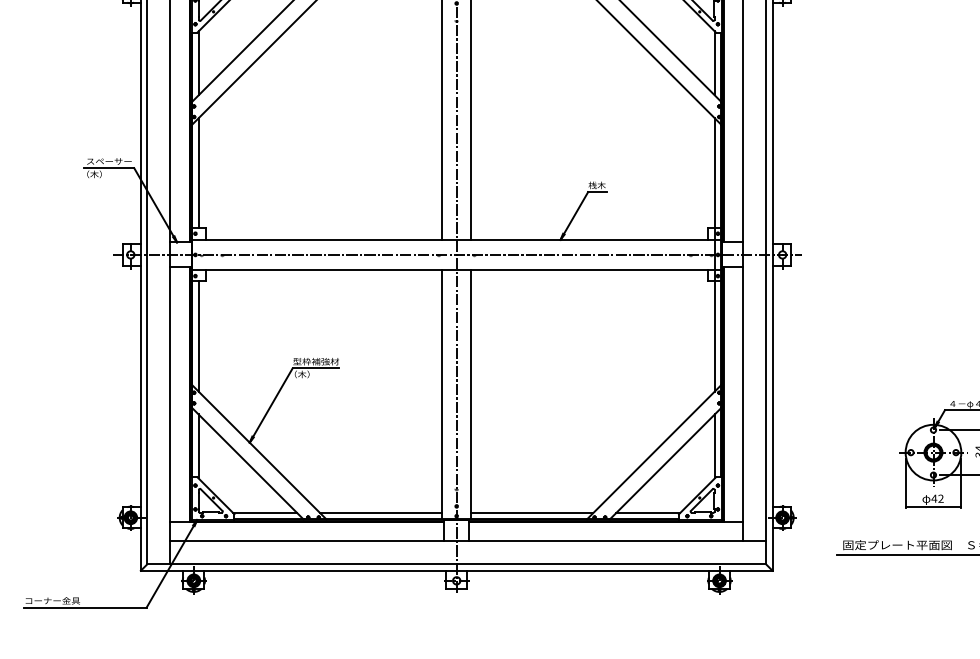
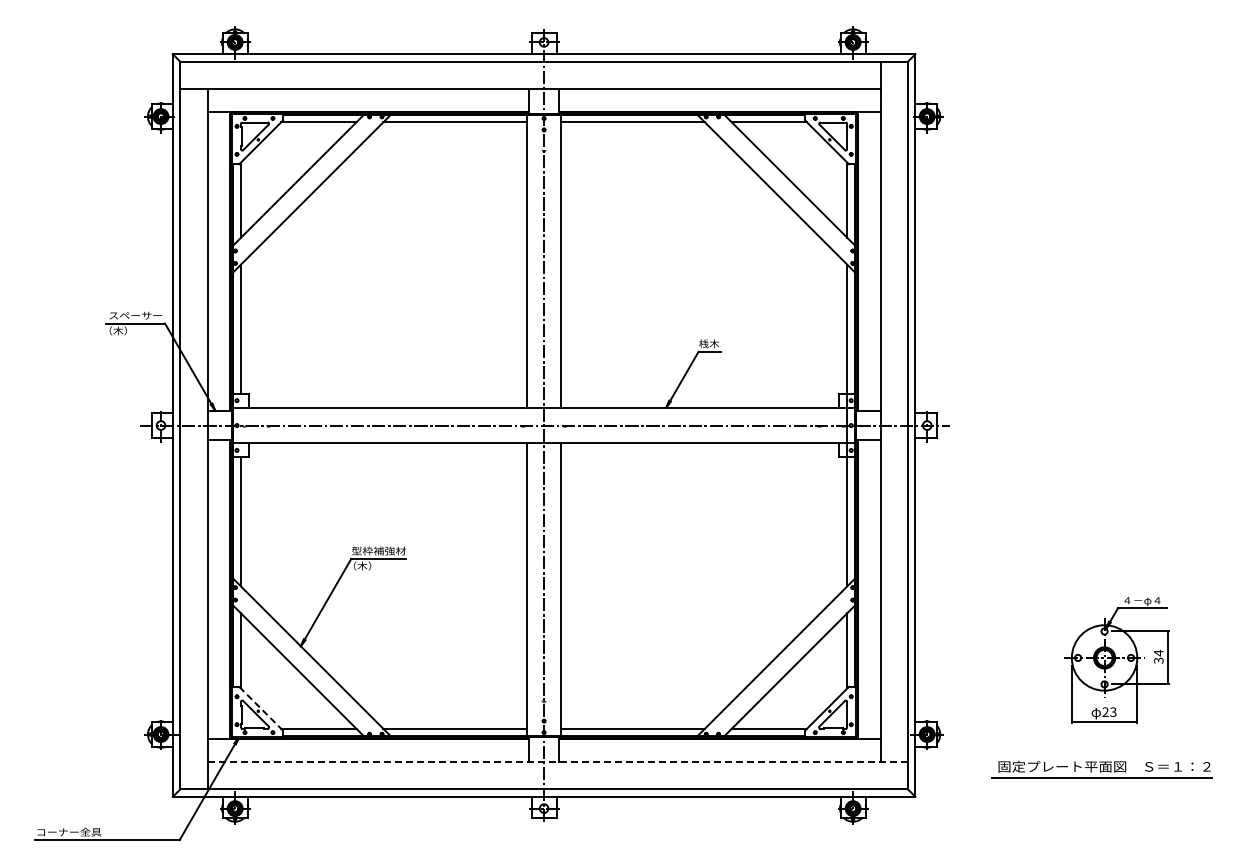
line: (216, 495) -> (261, 708), solid -> dashed
text: (937, 499) -> (1109, 712), 42 -> 23
line: (468, 541) -> (558, 762), solid -> dashed

